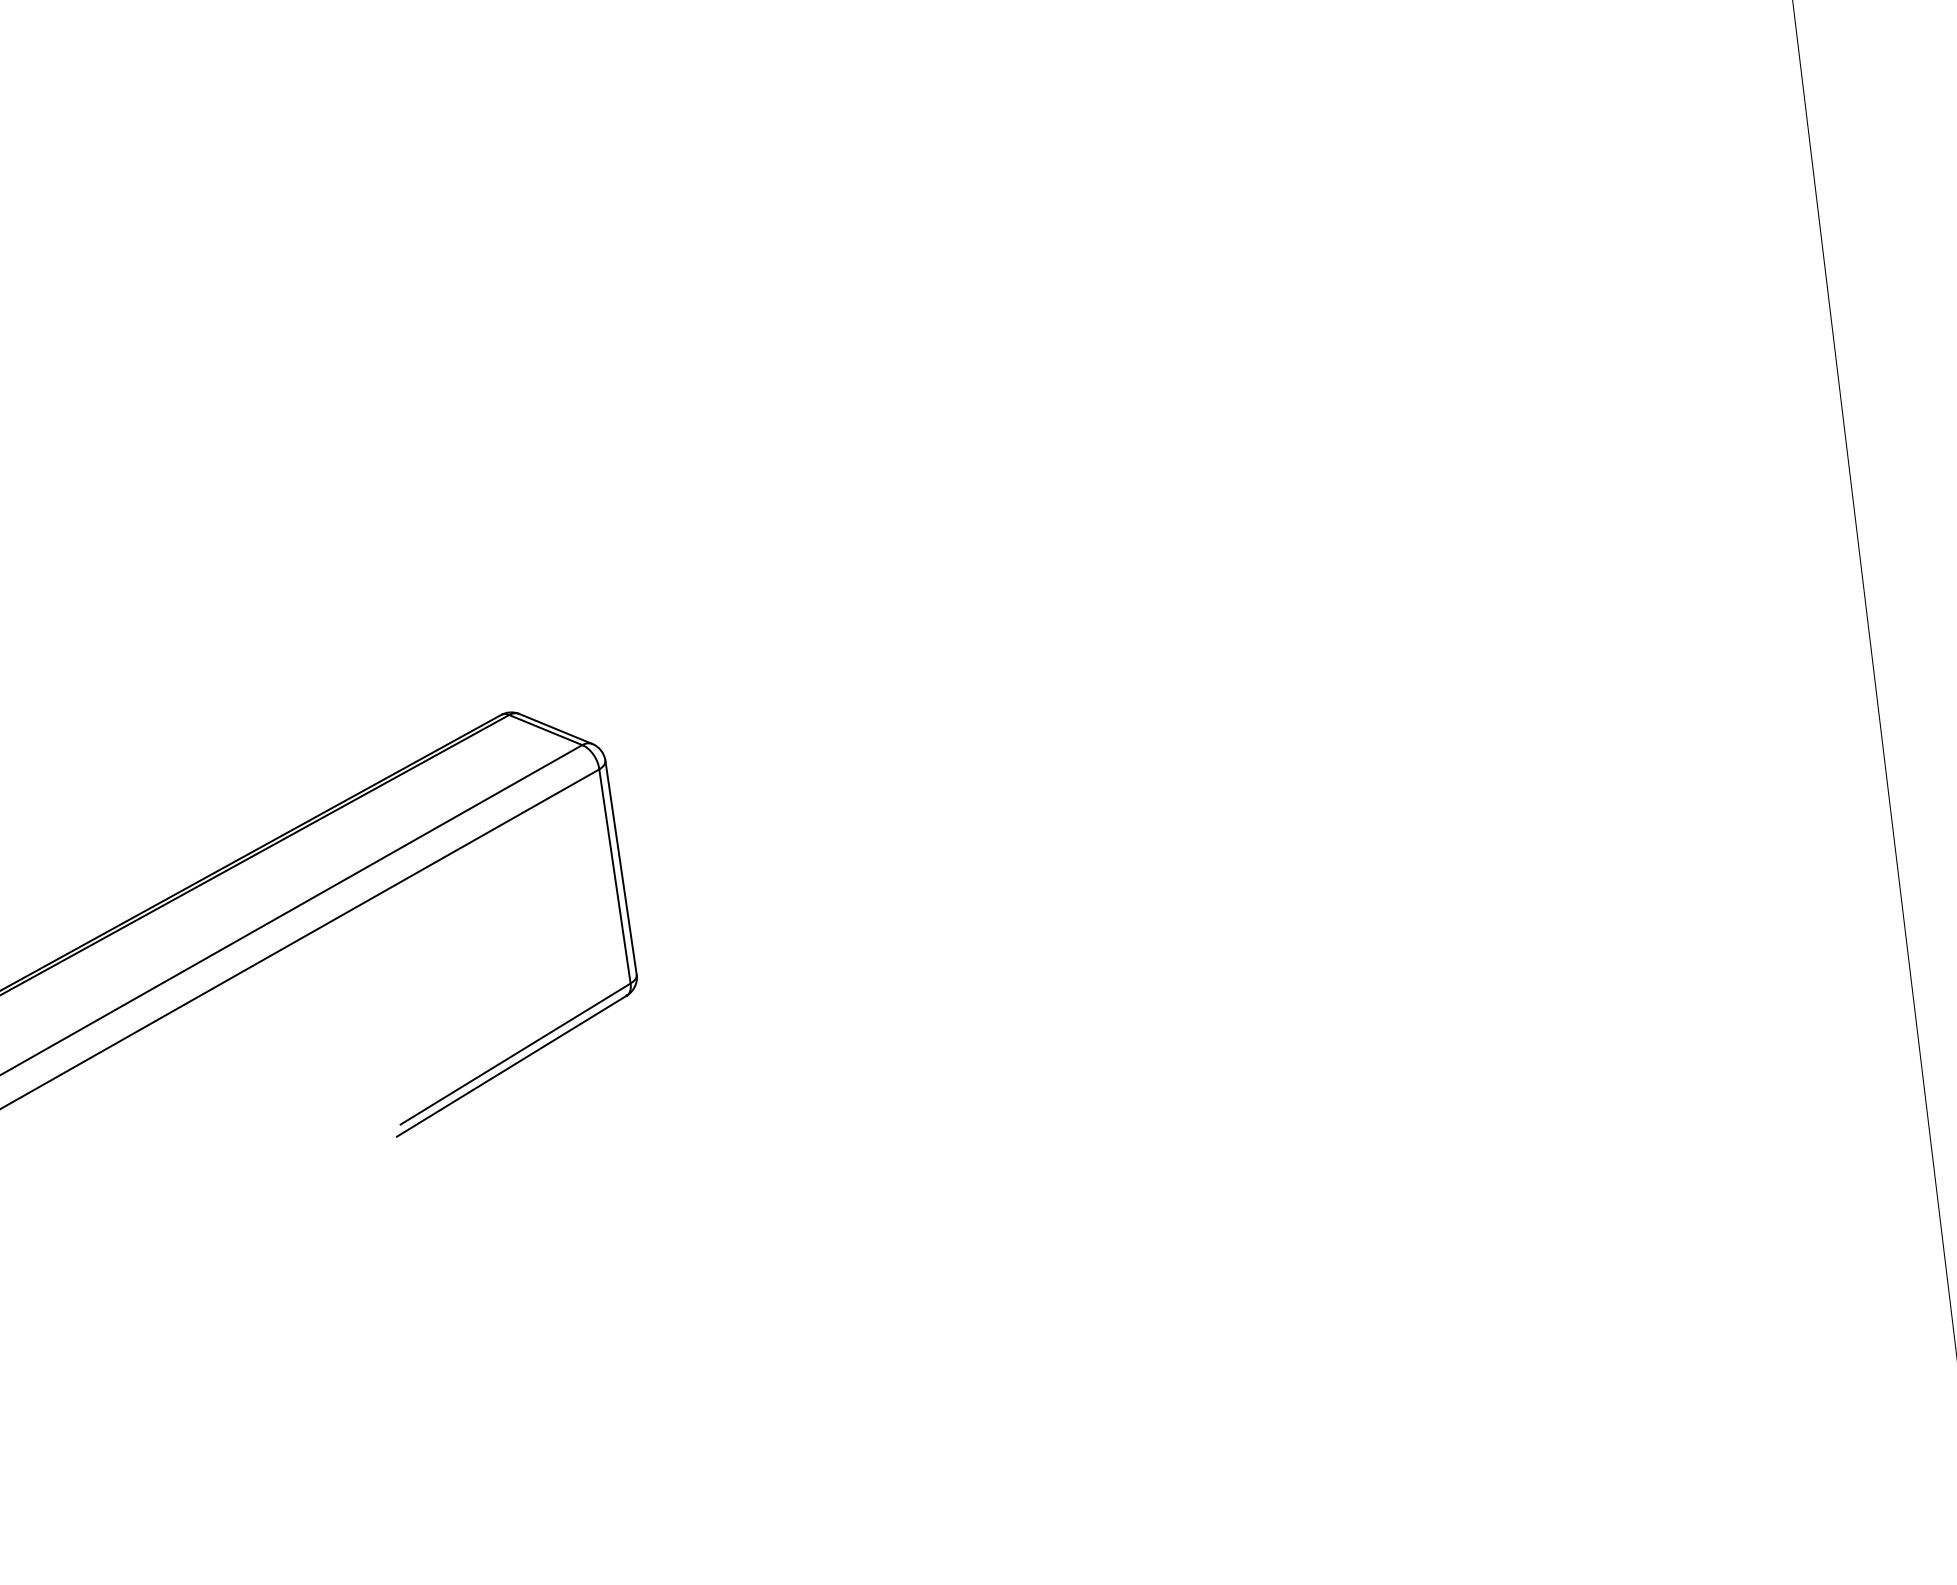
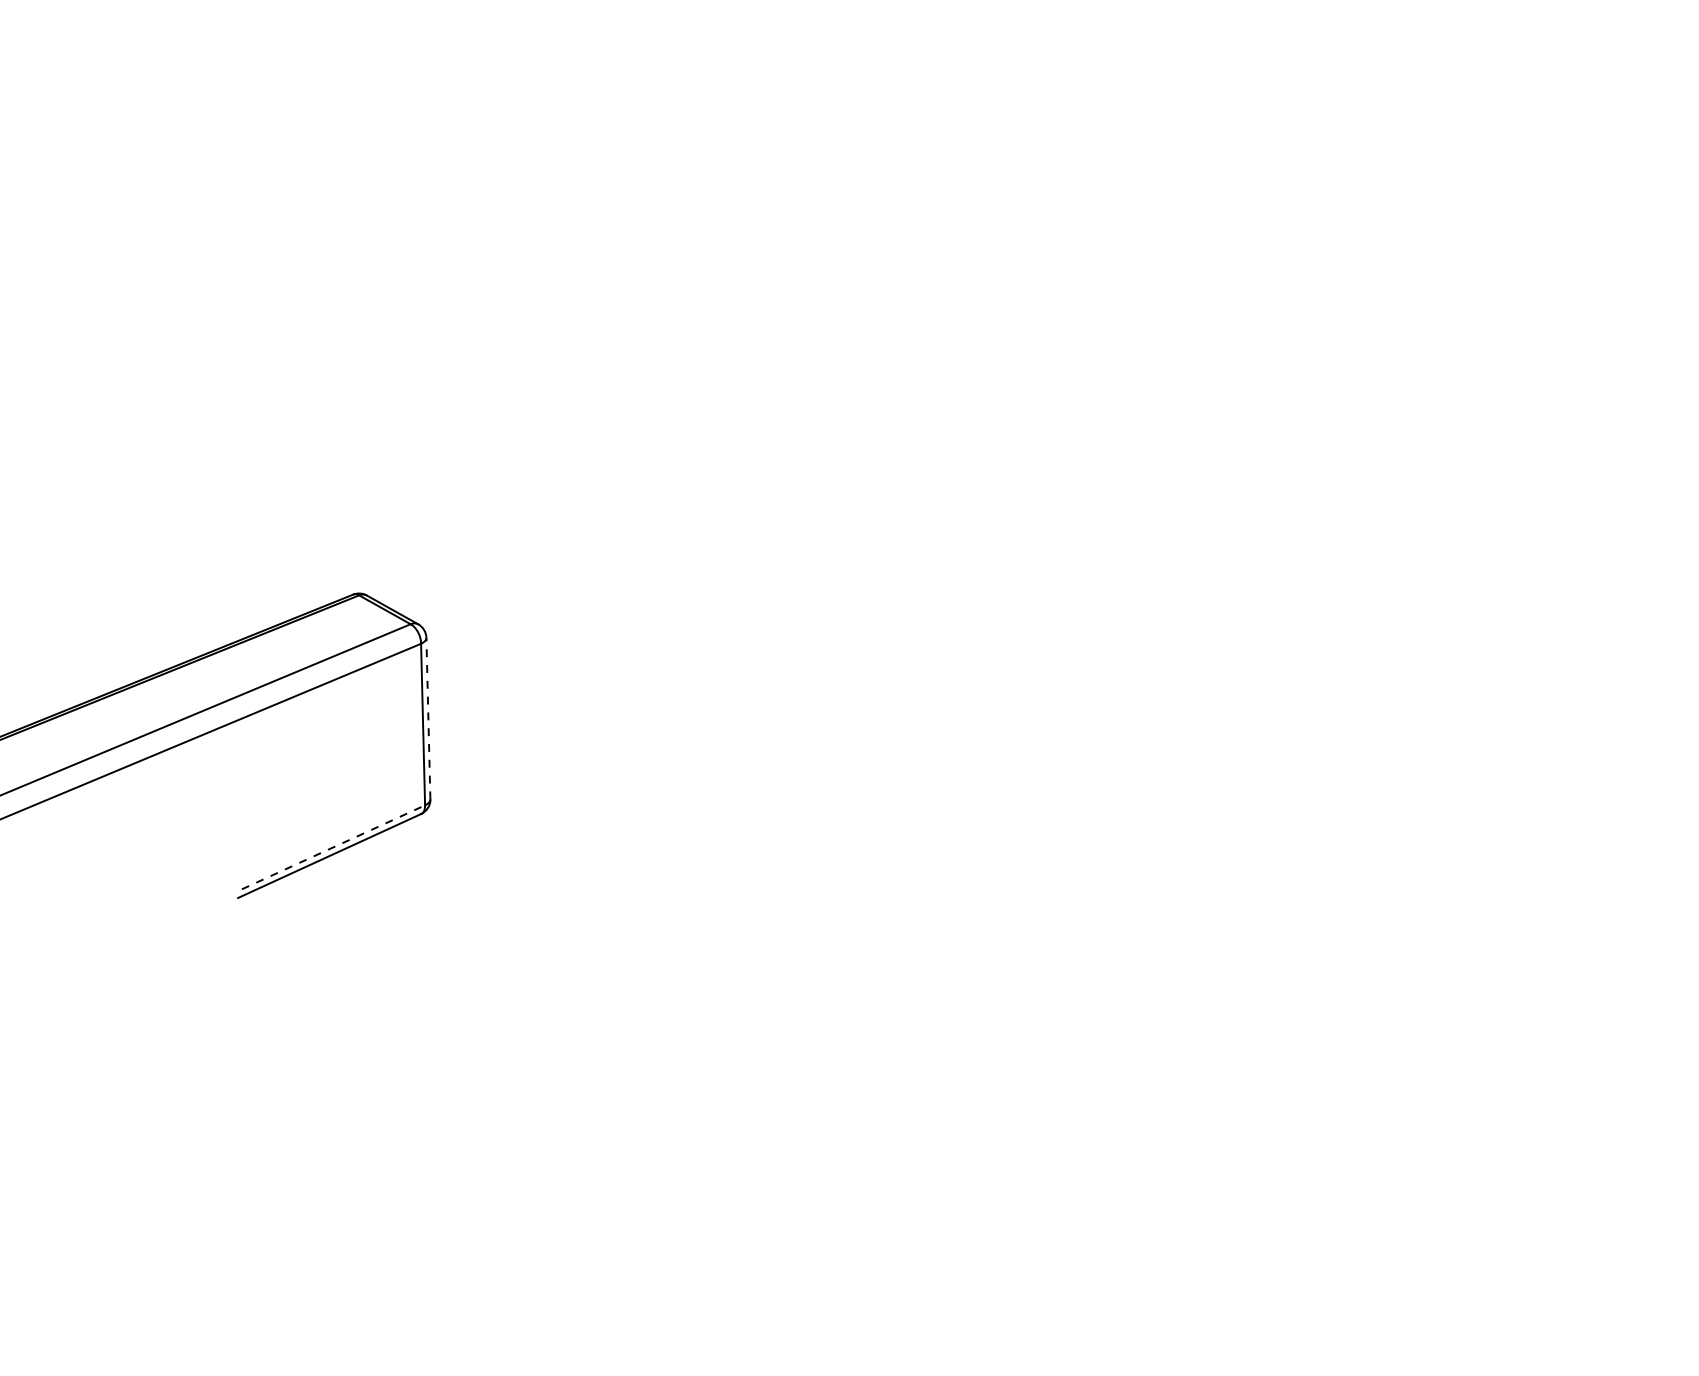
line: (621, 867) -> (428, 718), solid -> dashed
line: (515, 1054) -> (333, 847), solid -> dashed

